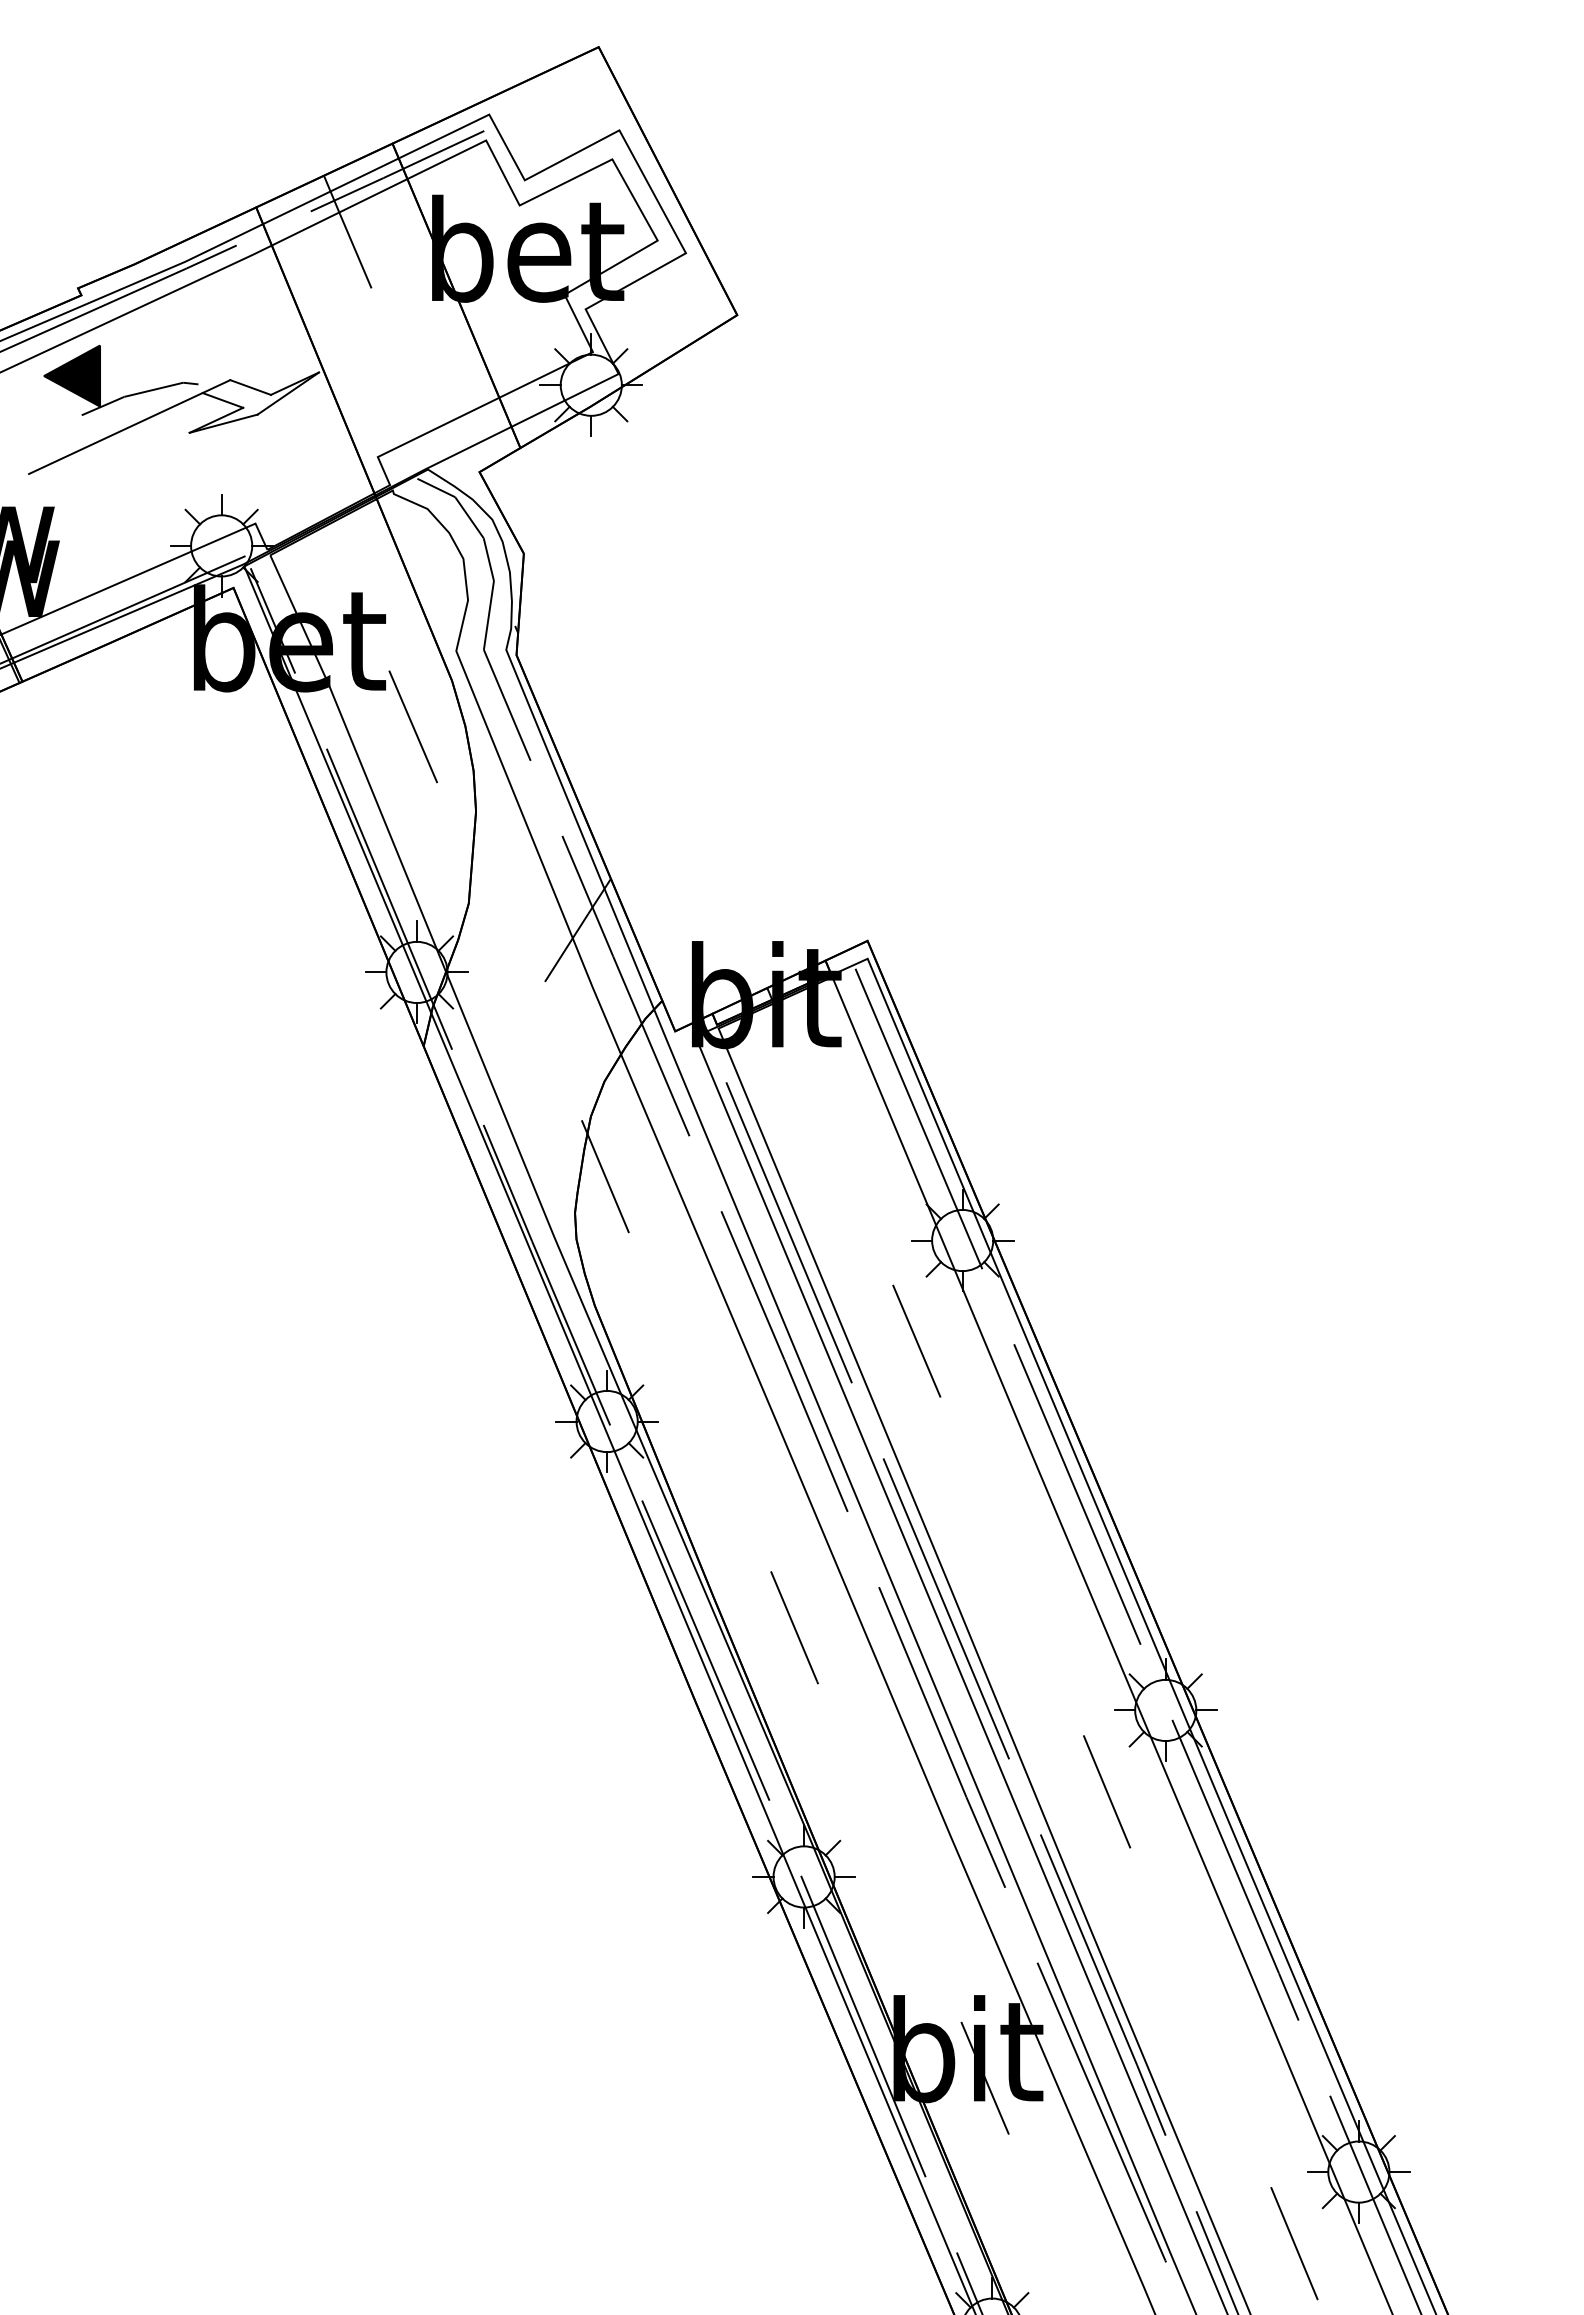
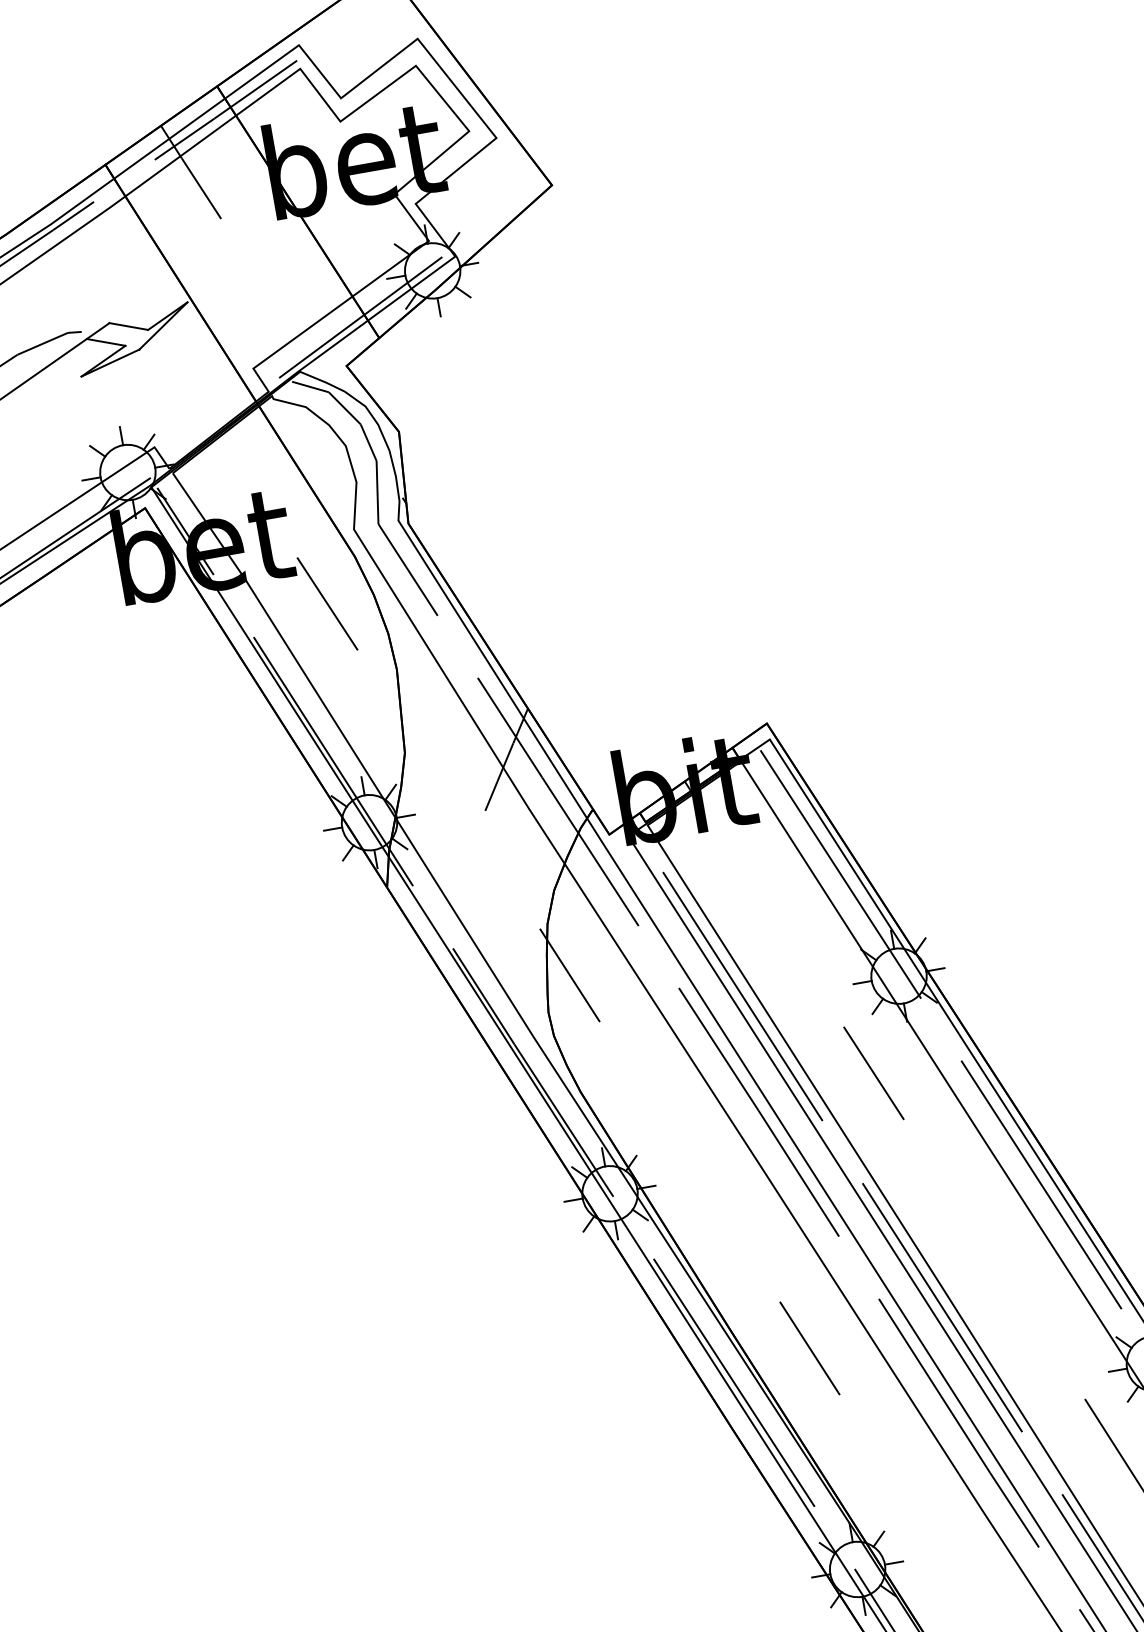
line: (504, 422) -> (361, 317), added

